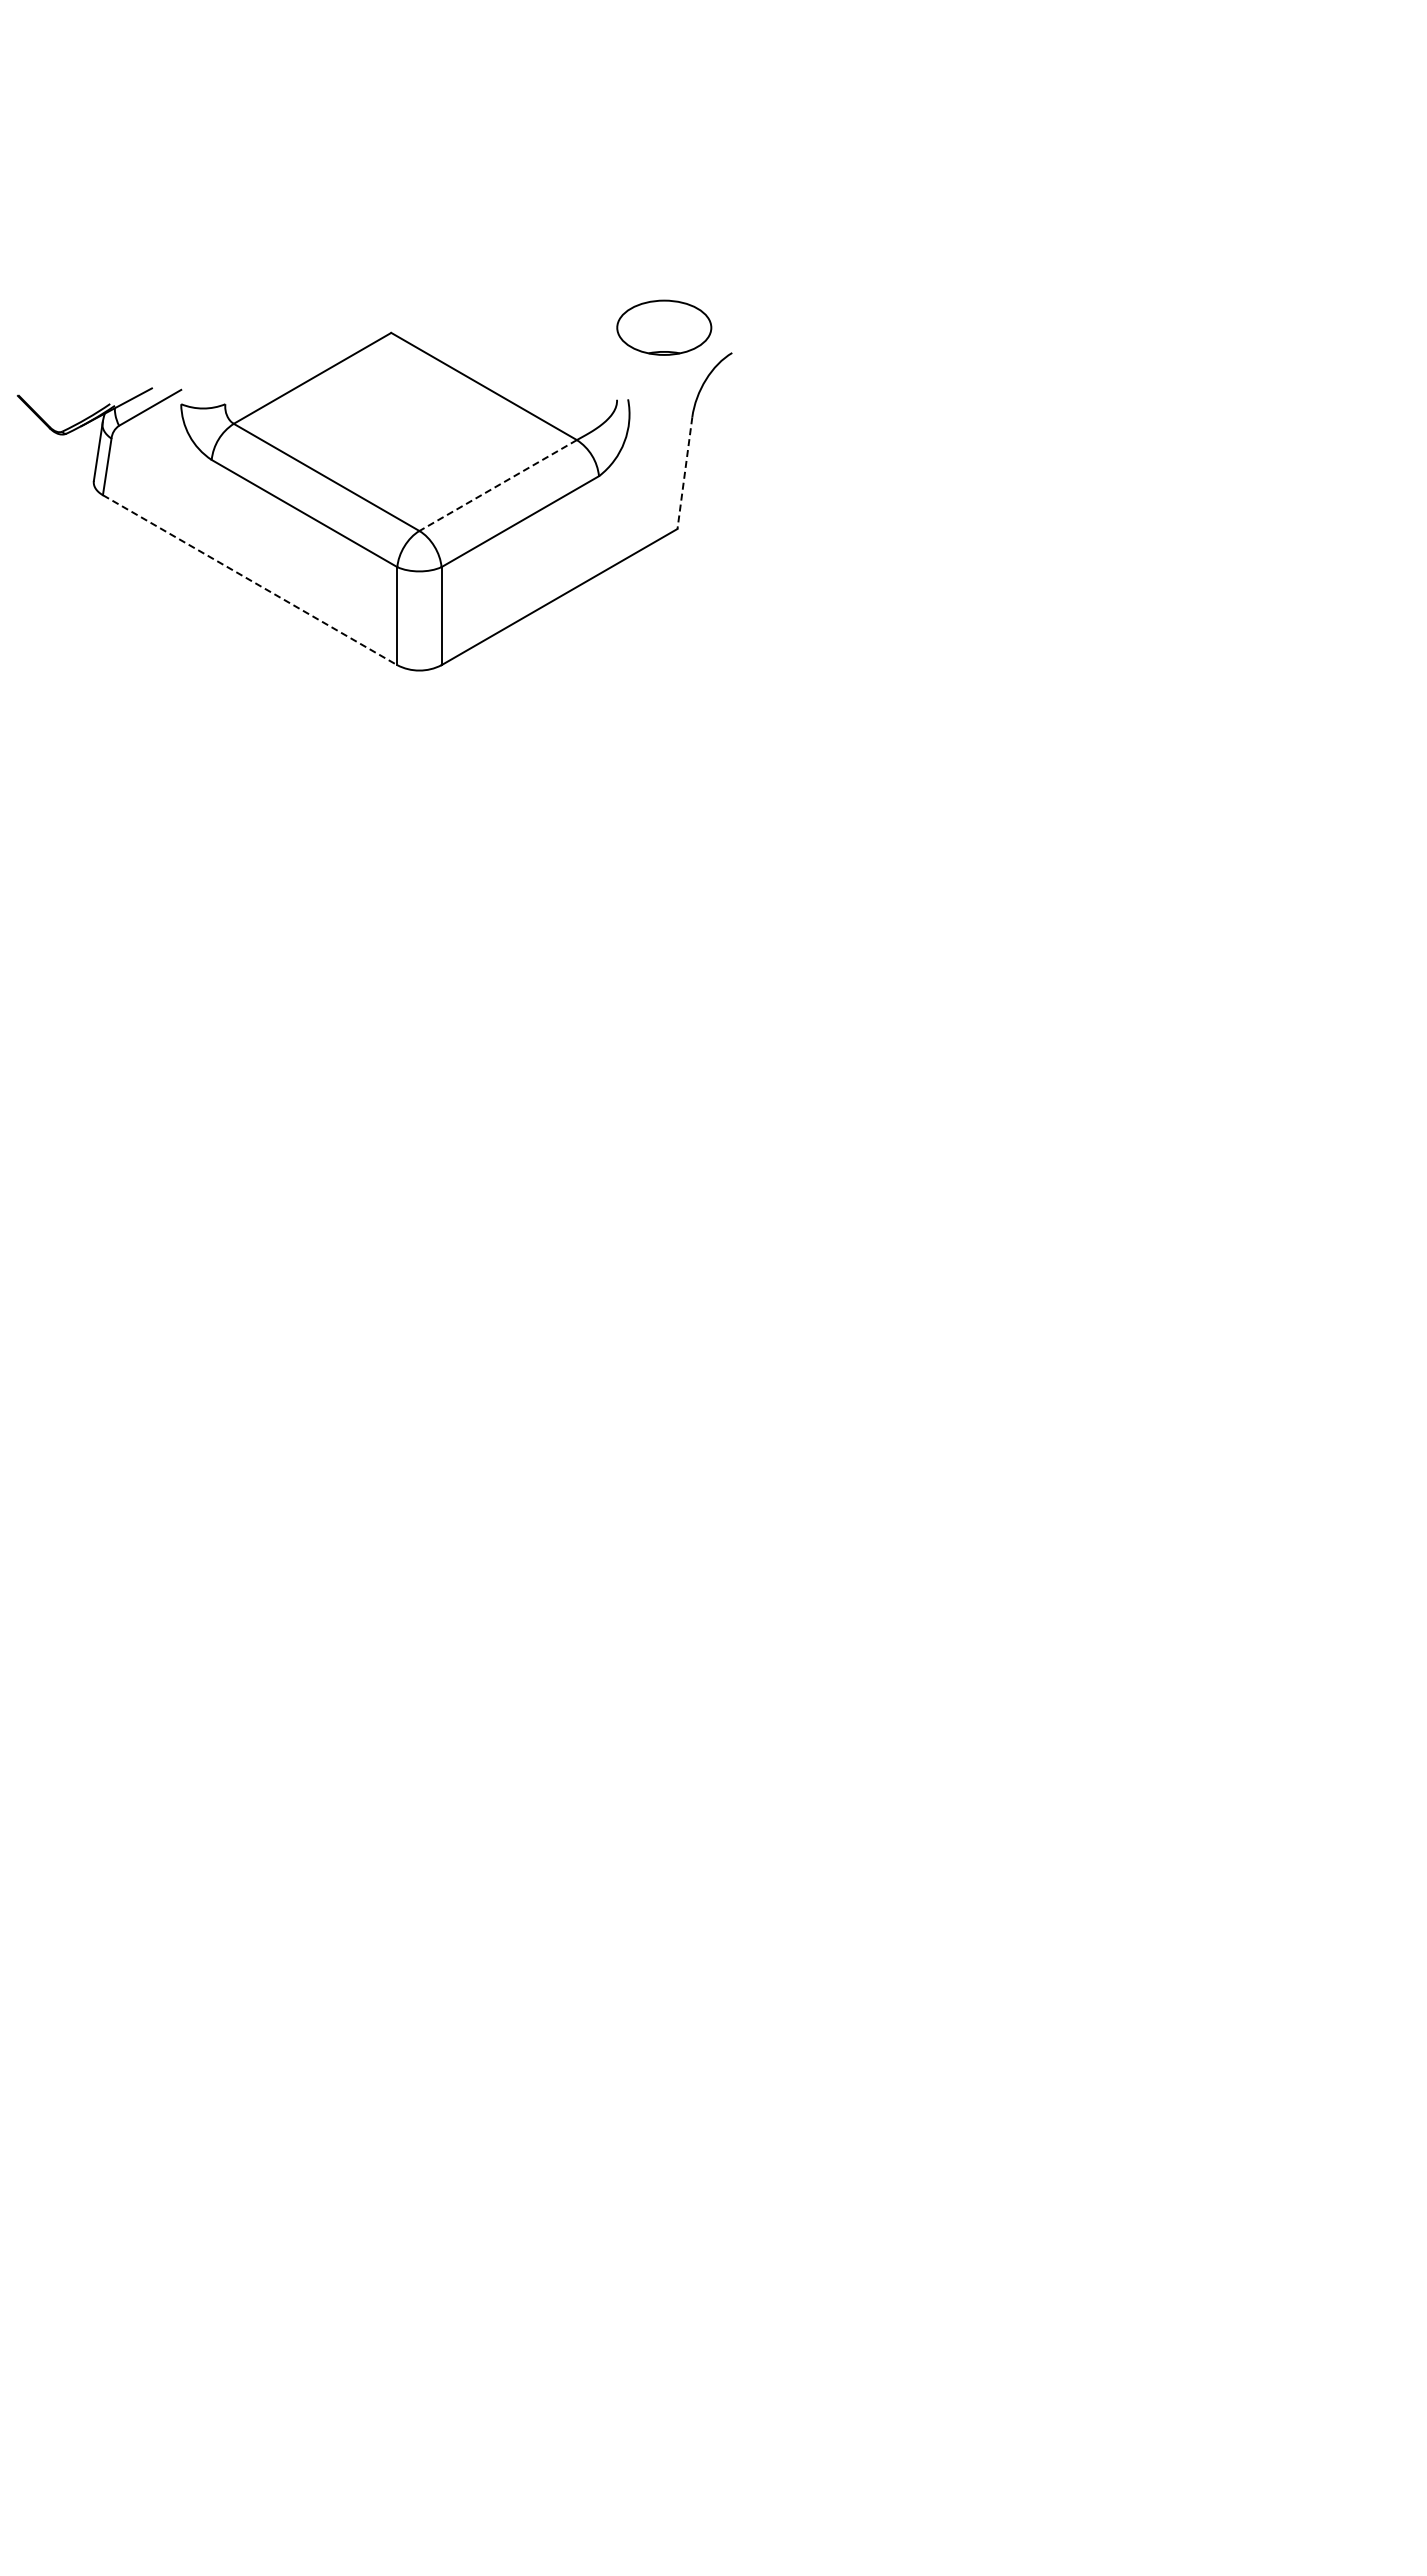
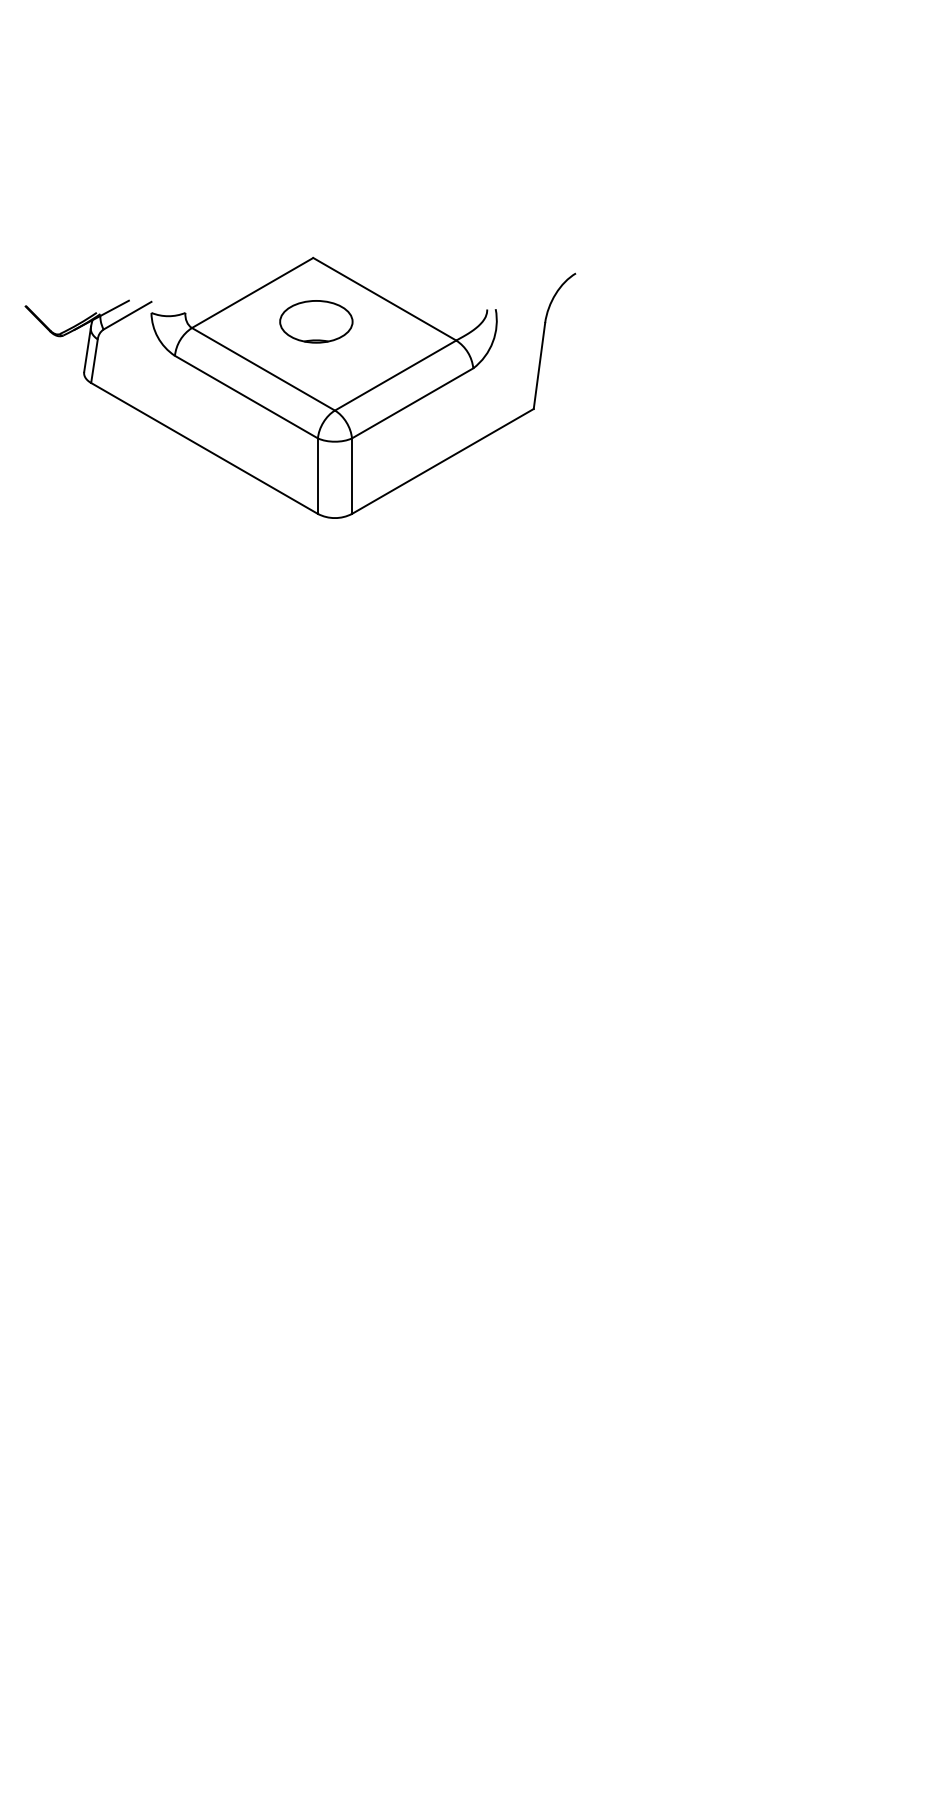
part: (664, 327) -> (316, 321), moved
line: (684, 473) -> (539, 366), dashed -> solid
line: (498, 485) -> (395, 375), dashed -> solid
line: (250, 580) -> (204, 448), dashed -> solid

